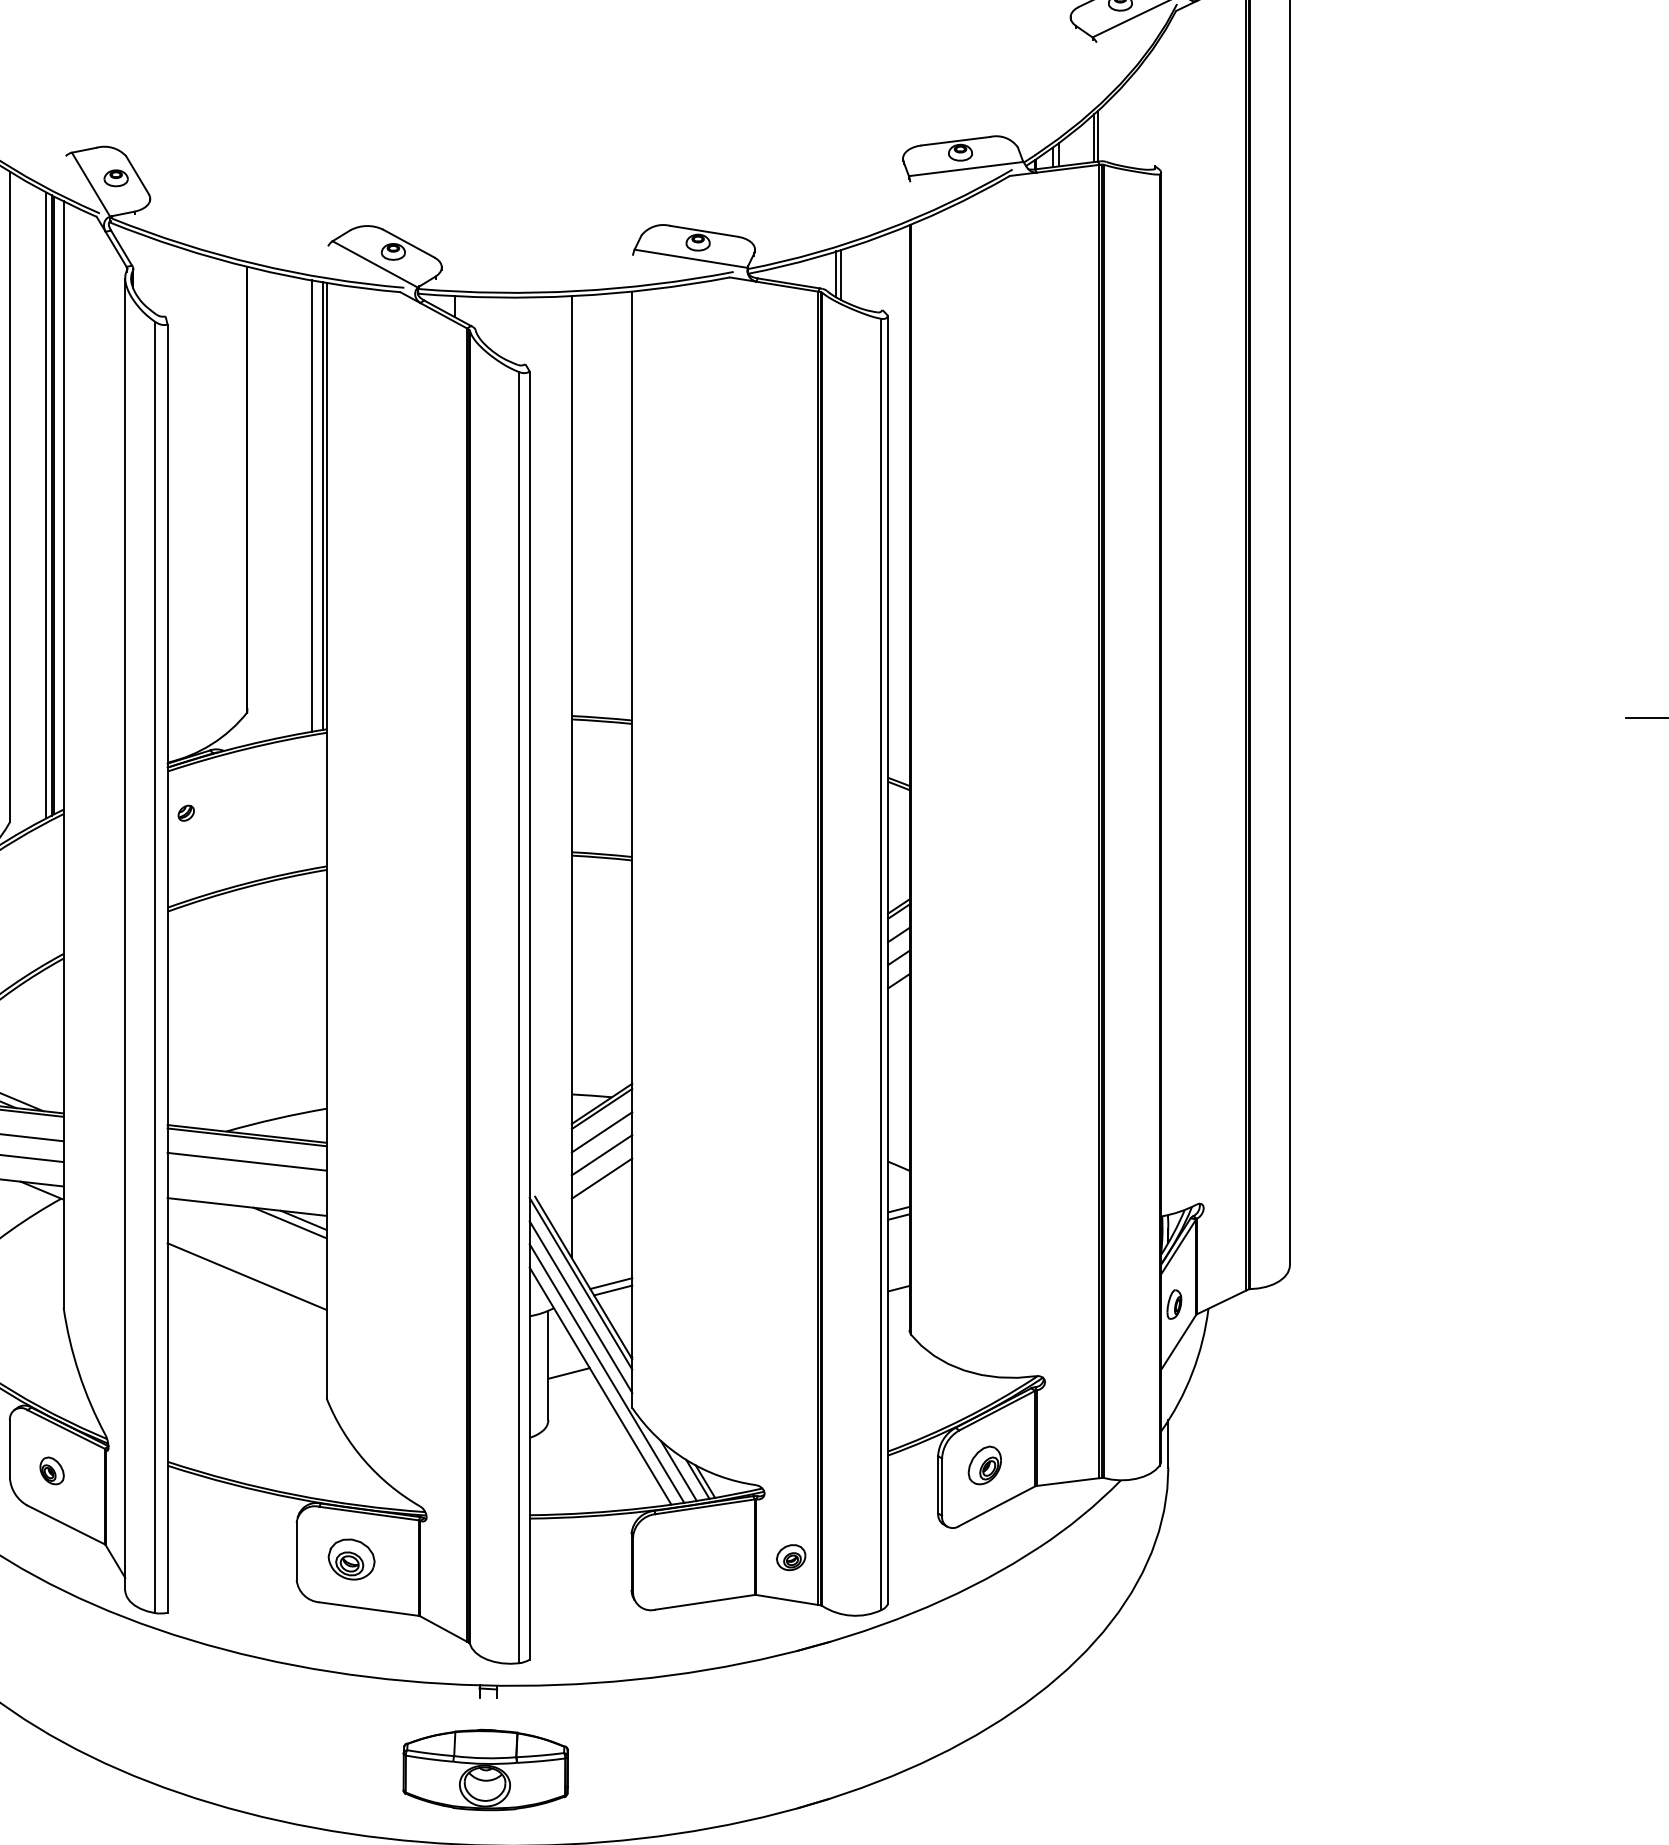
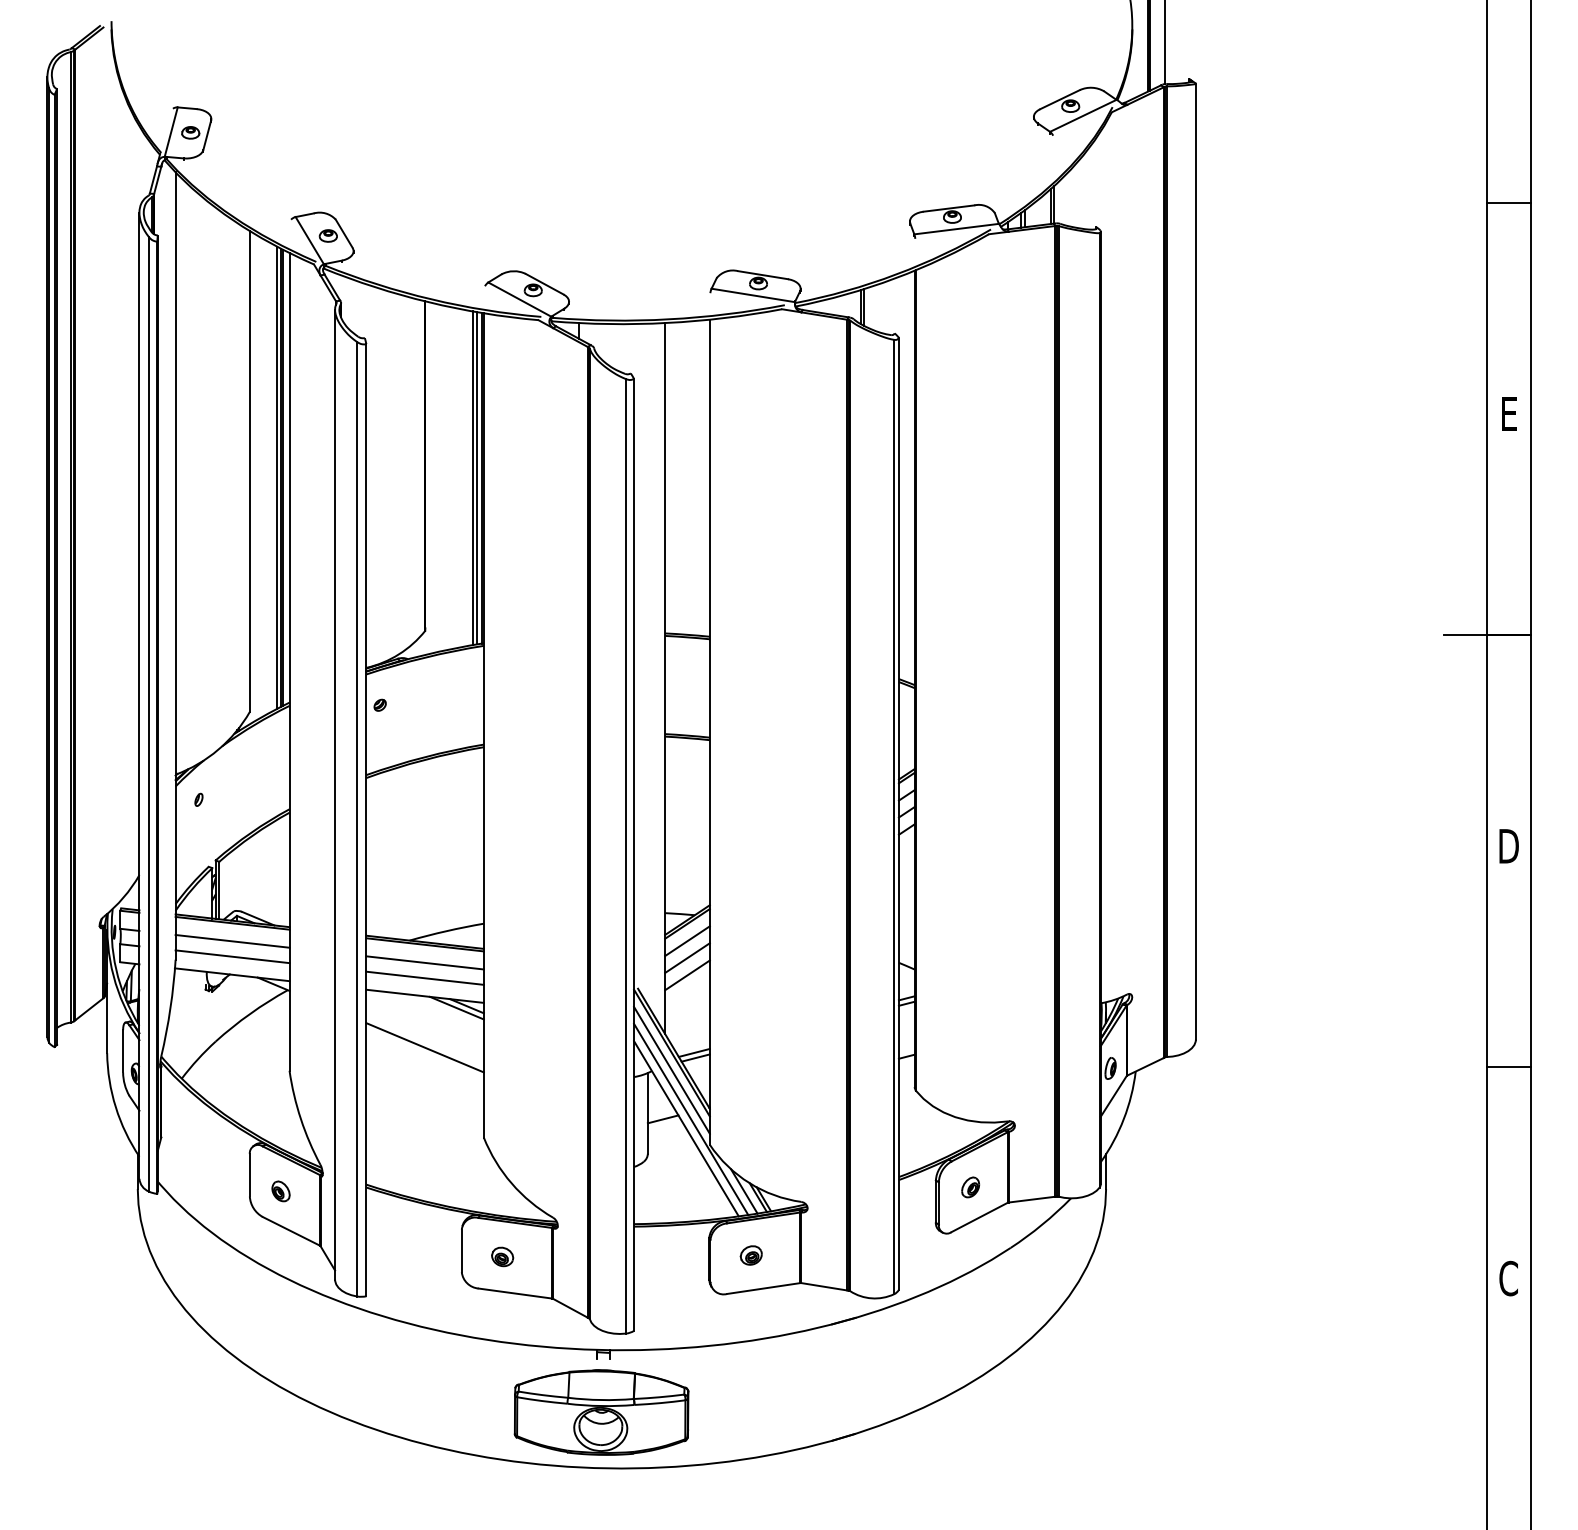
line: (316, 505) -> (476, 477), added
line: (246, 1181) -> (424, 977), added
part: (984, 1465) -> (970, 1187), size x0.71
part: (790, 1557) -> (750, 1255), moved
part: (351, 1558) -> (502, 1256), size x0.62
part: (485, 1770) -> (601, 1412), size x1.43

